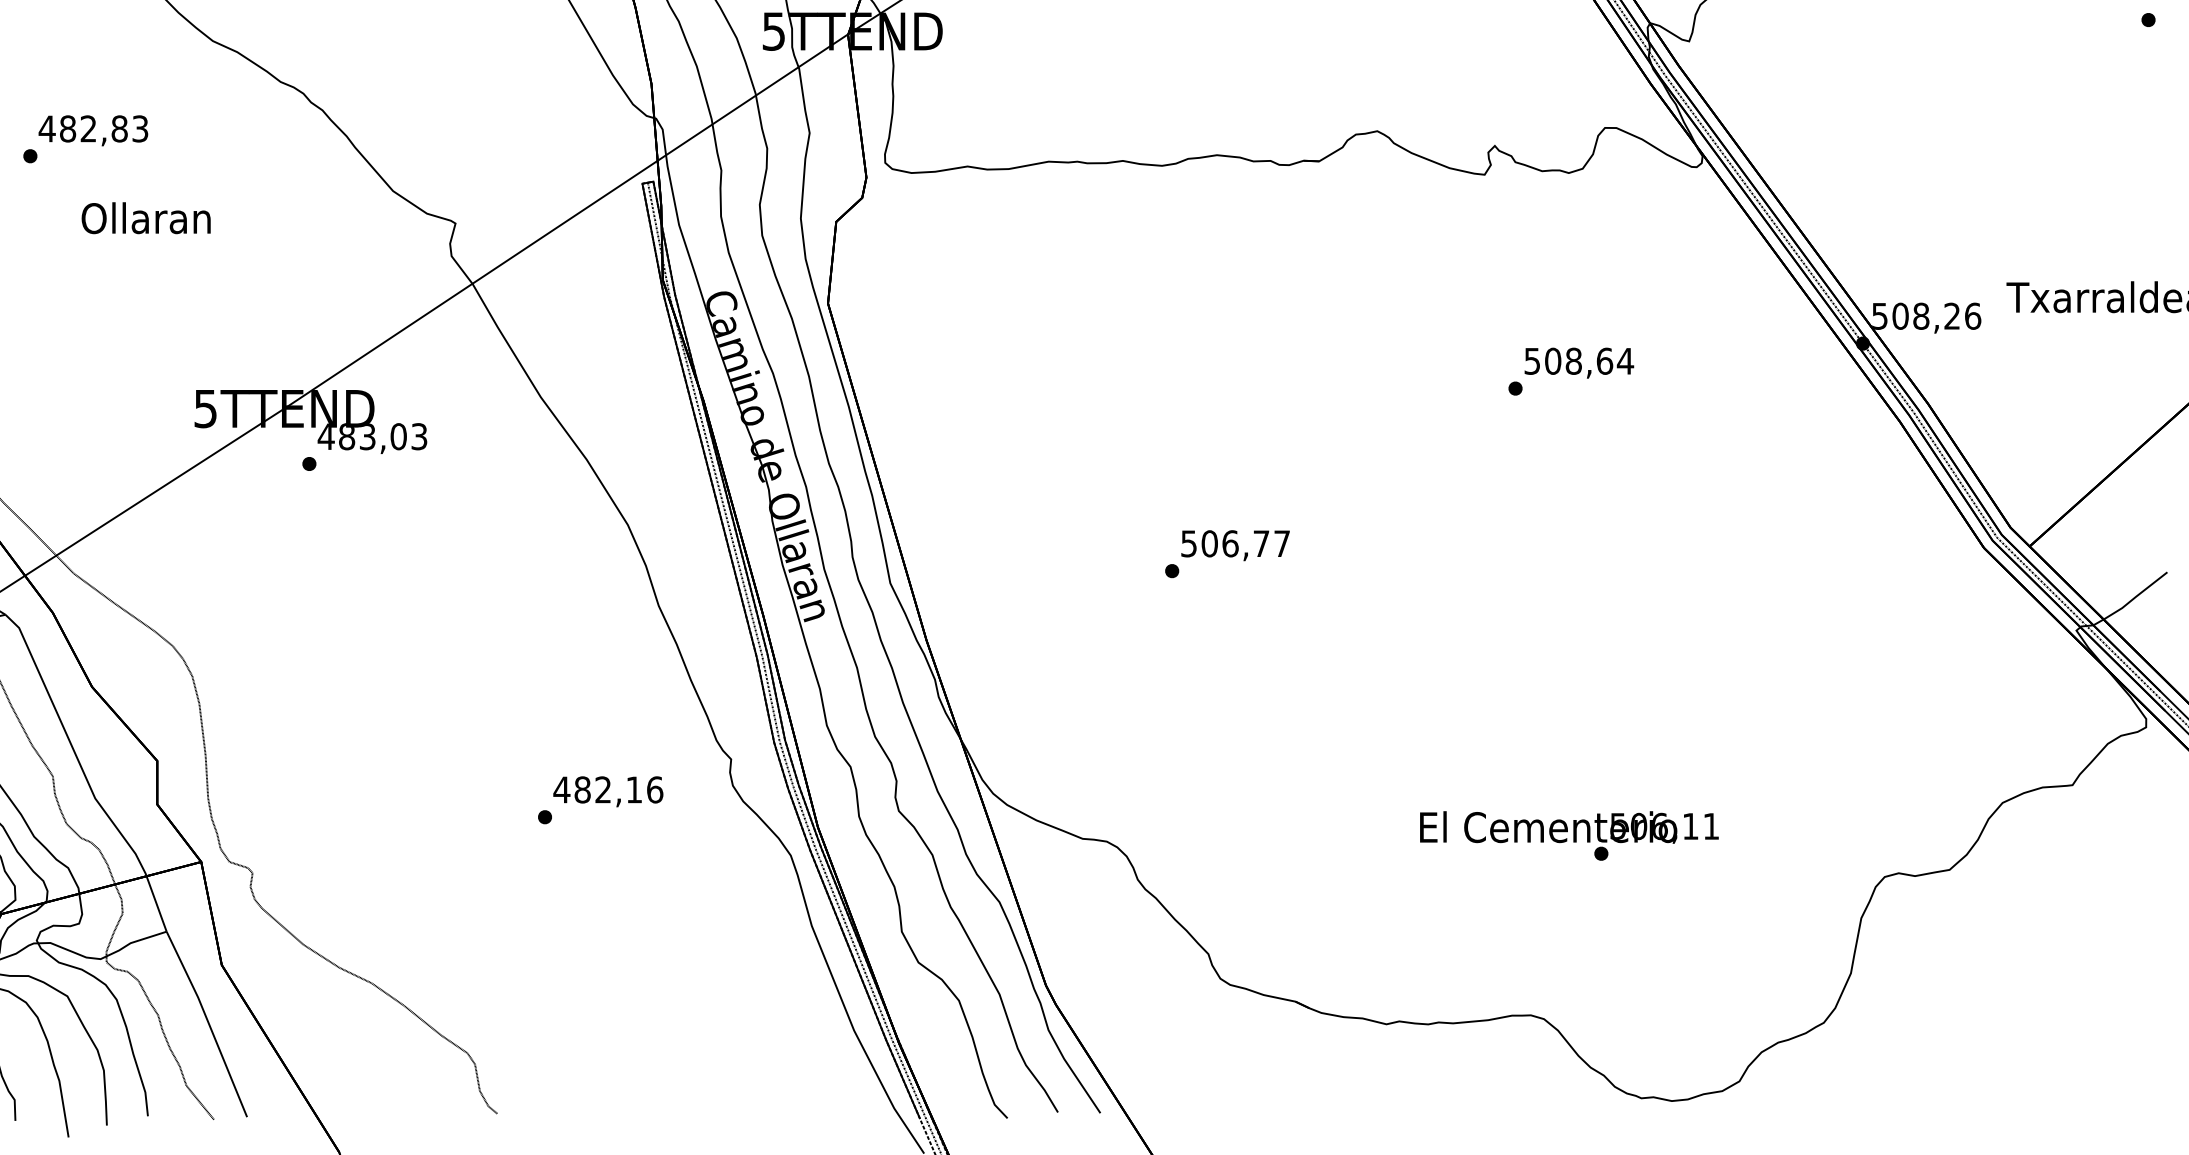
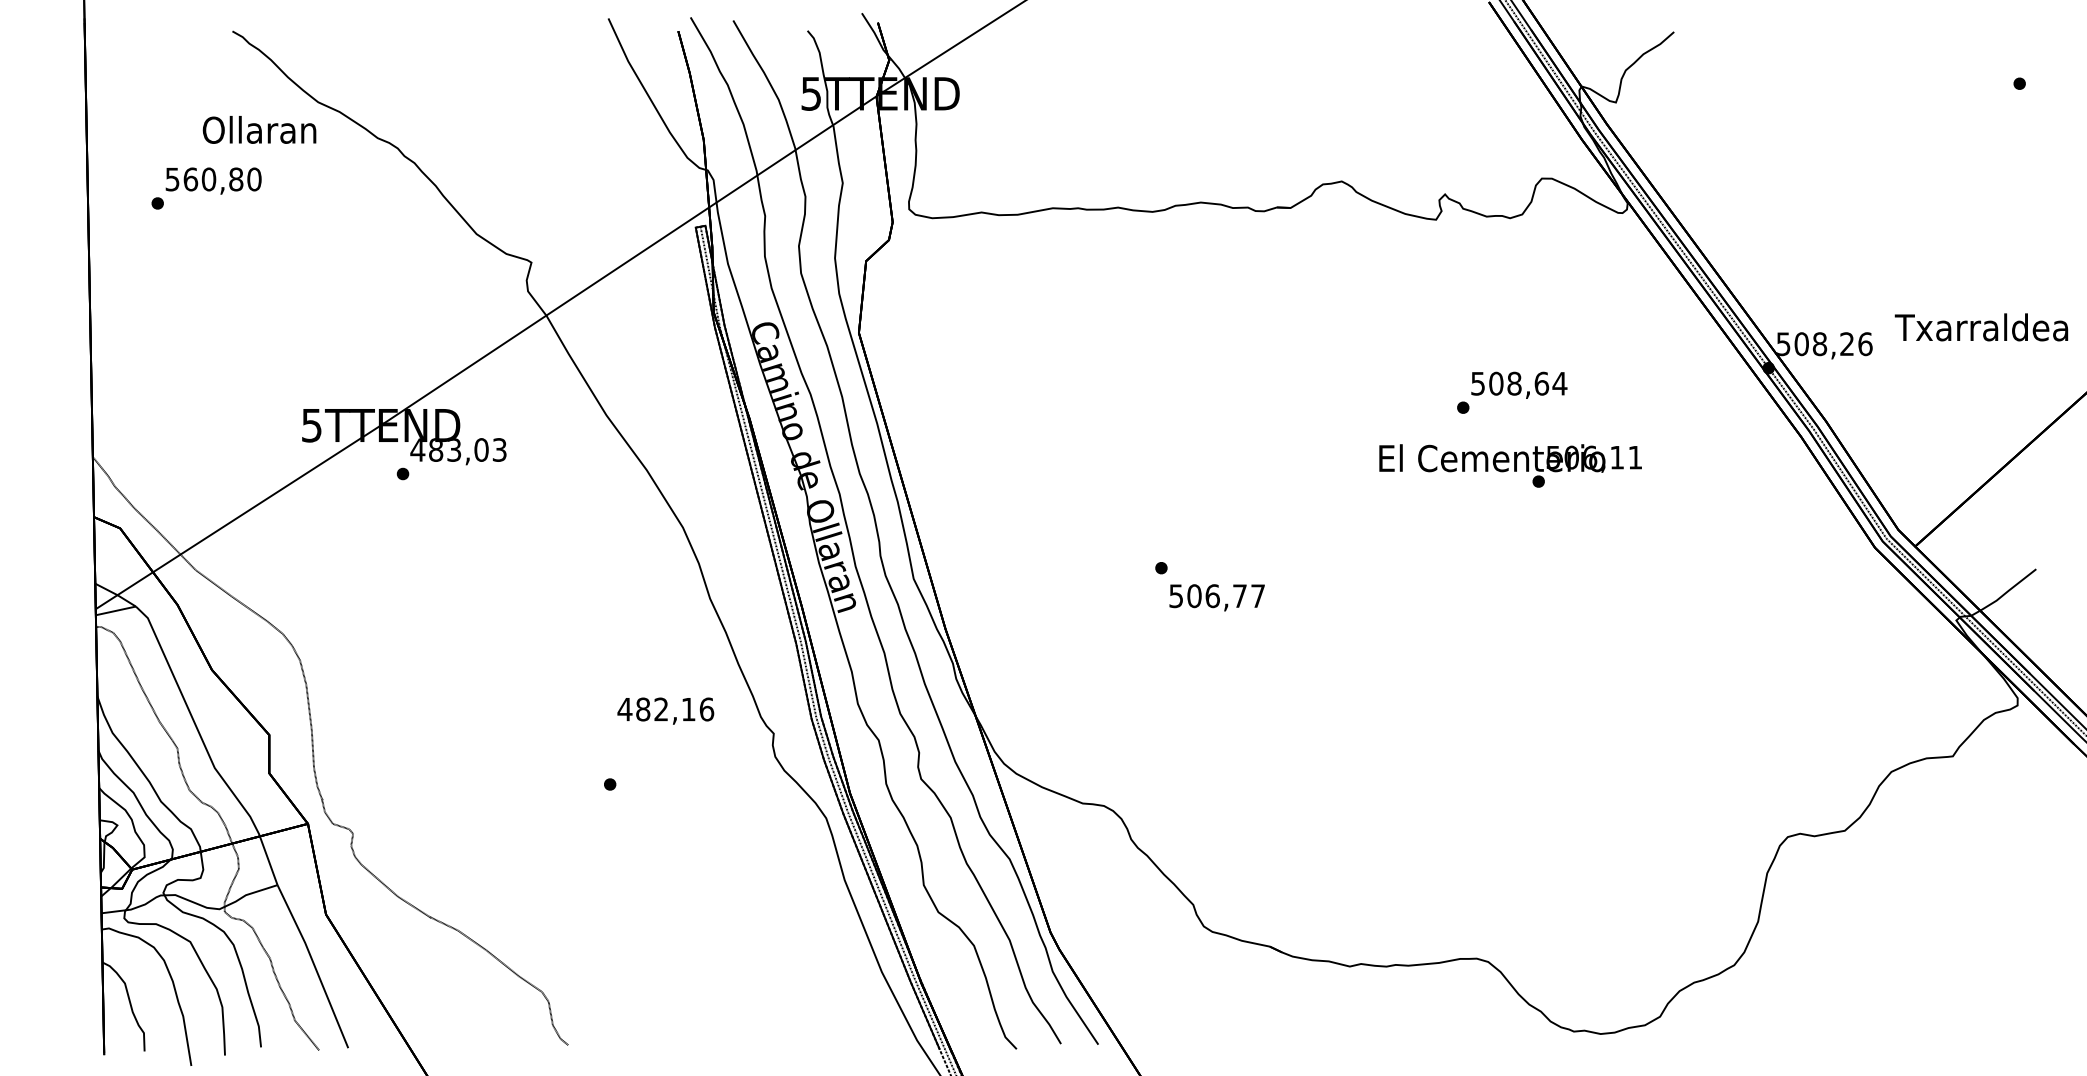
text: (93, 128) -> (213, 179), 482,83 -> 560,80
text: (146, 217) -> (259, 129), moved
text: (1234, 545) -> (1216, 597), moved
text: (607, 791) -> (665, 710), moved
text: (1569, 835) -> (1510, 465), moved

